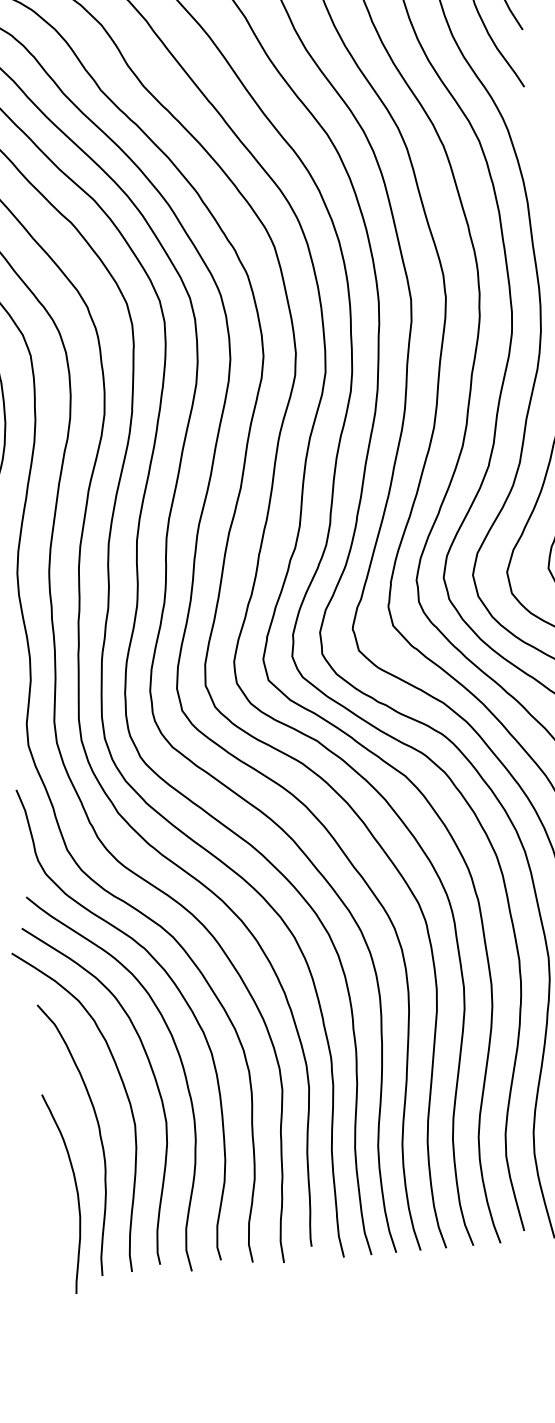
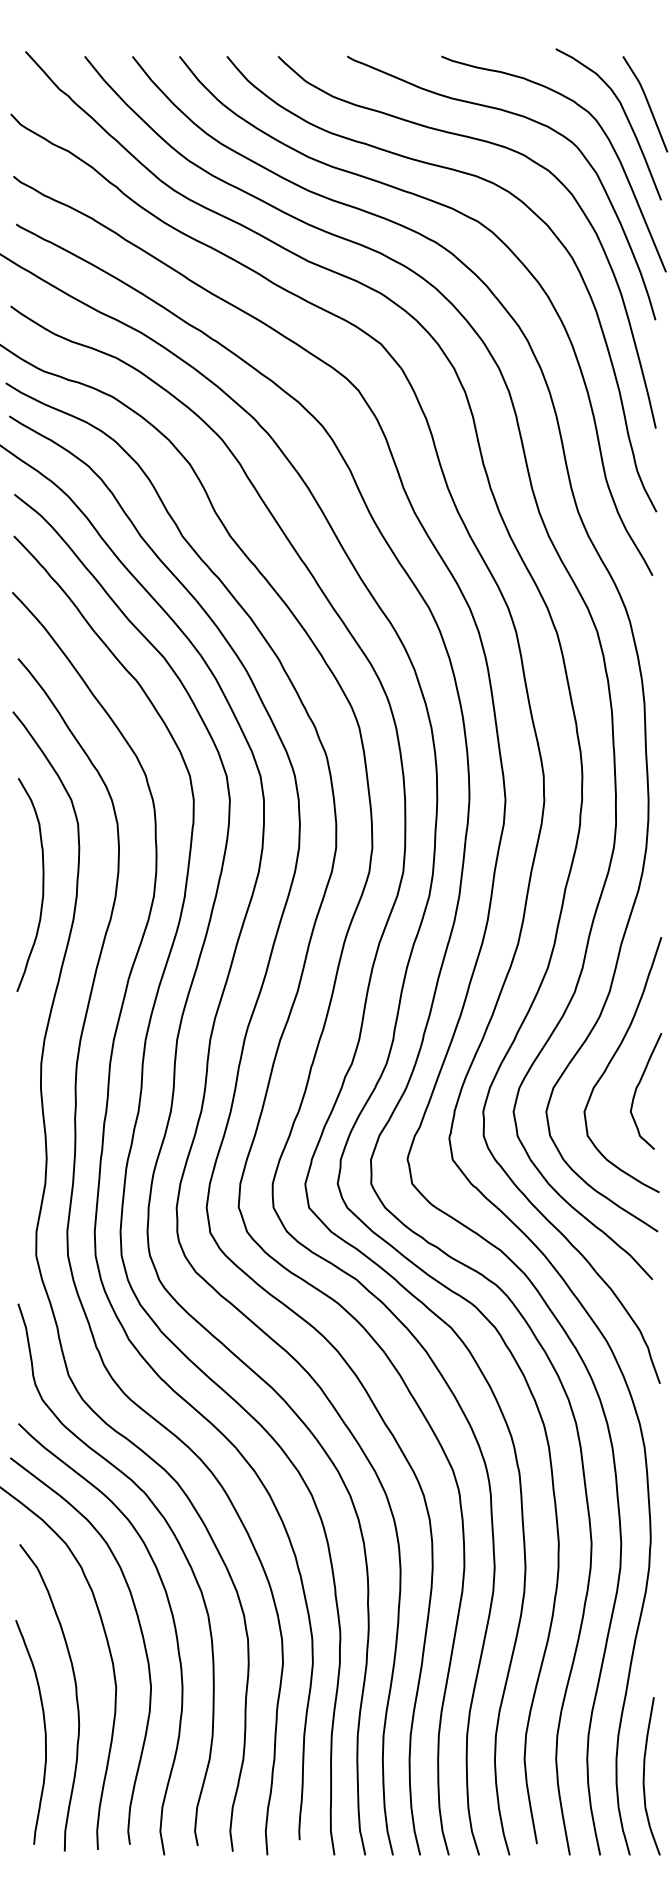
curve: (76, 1192) -> (44, 1732), moved

